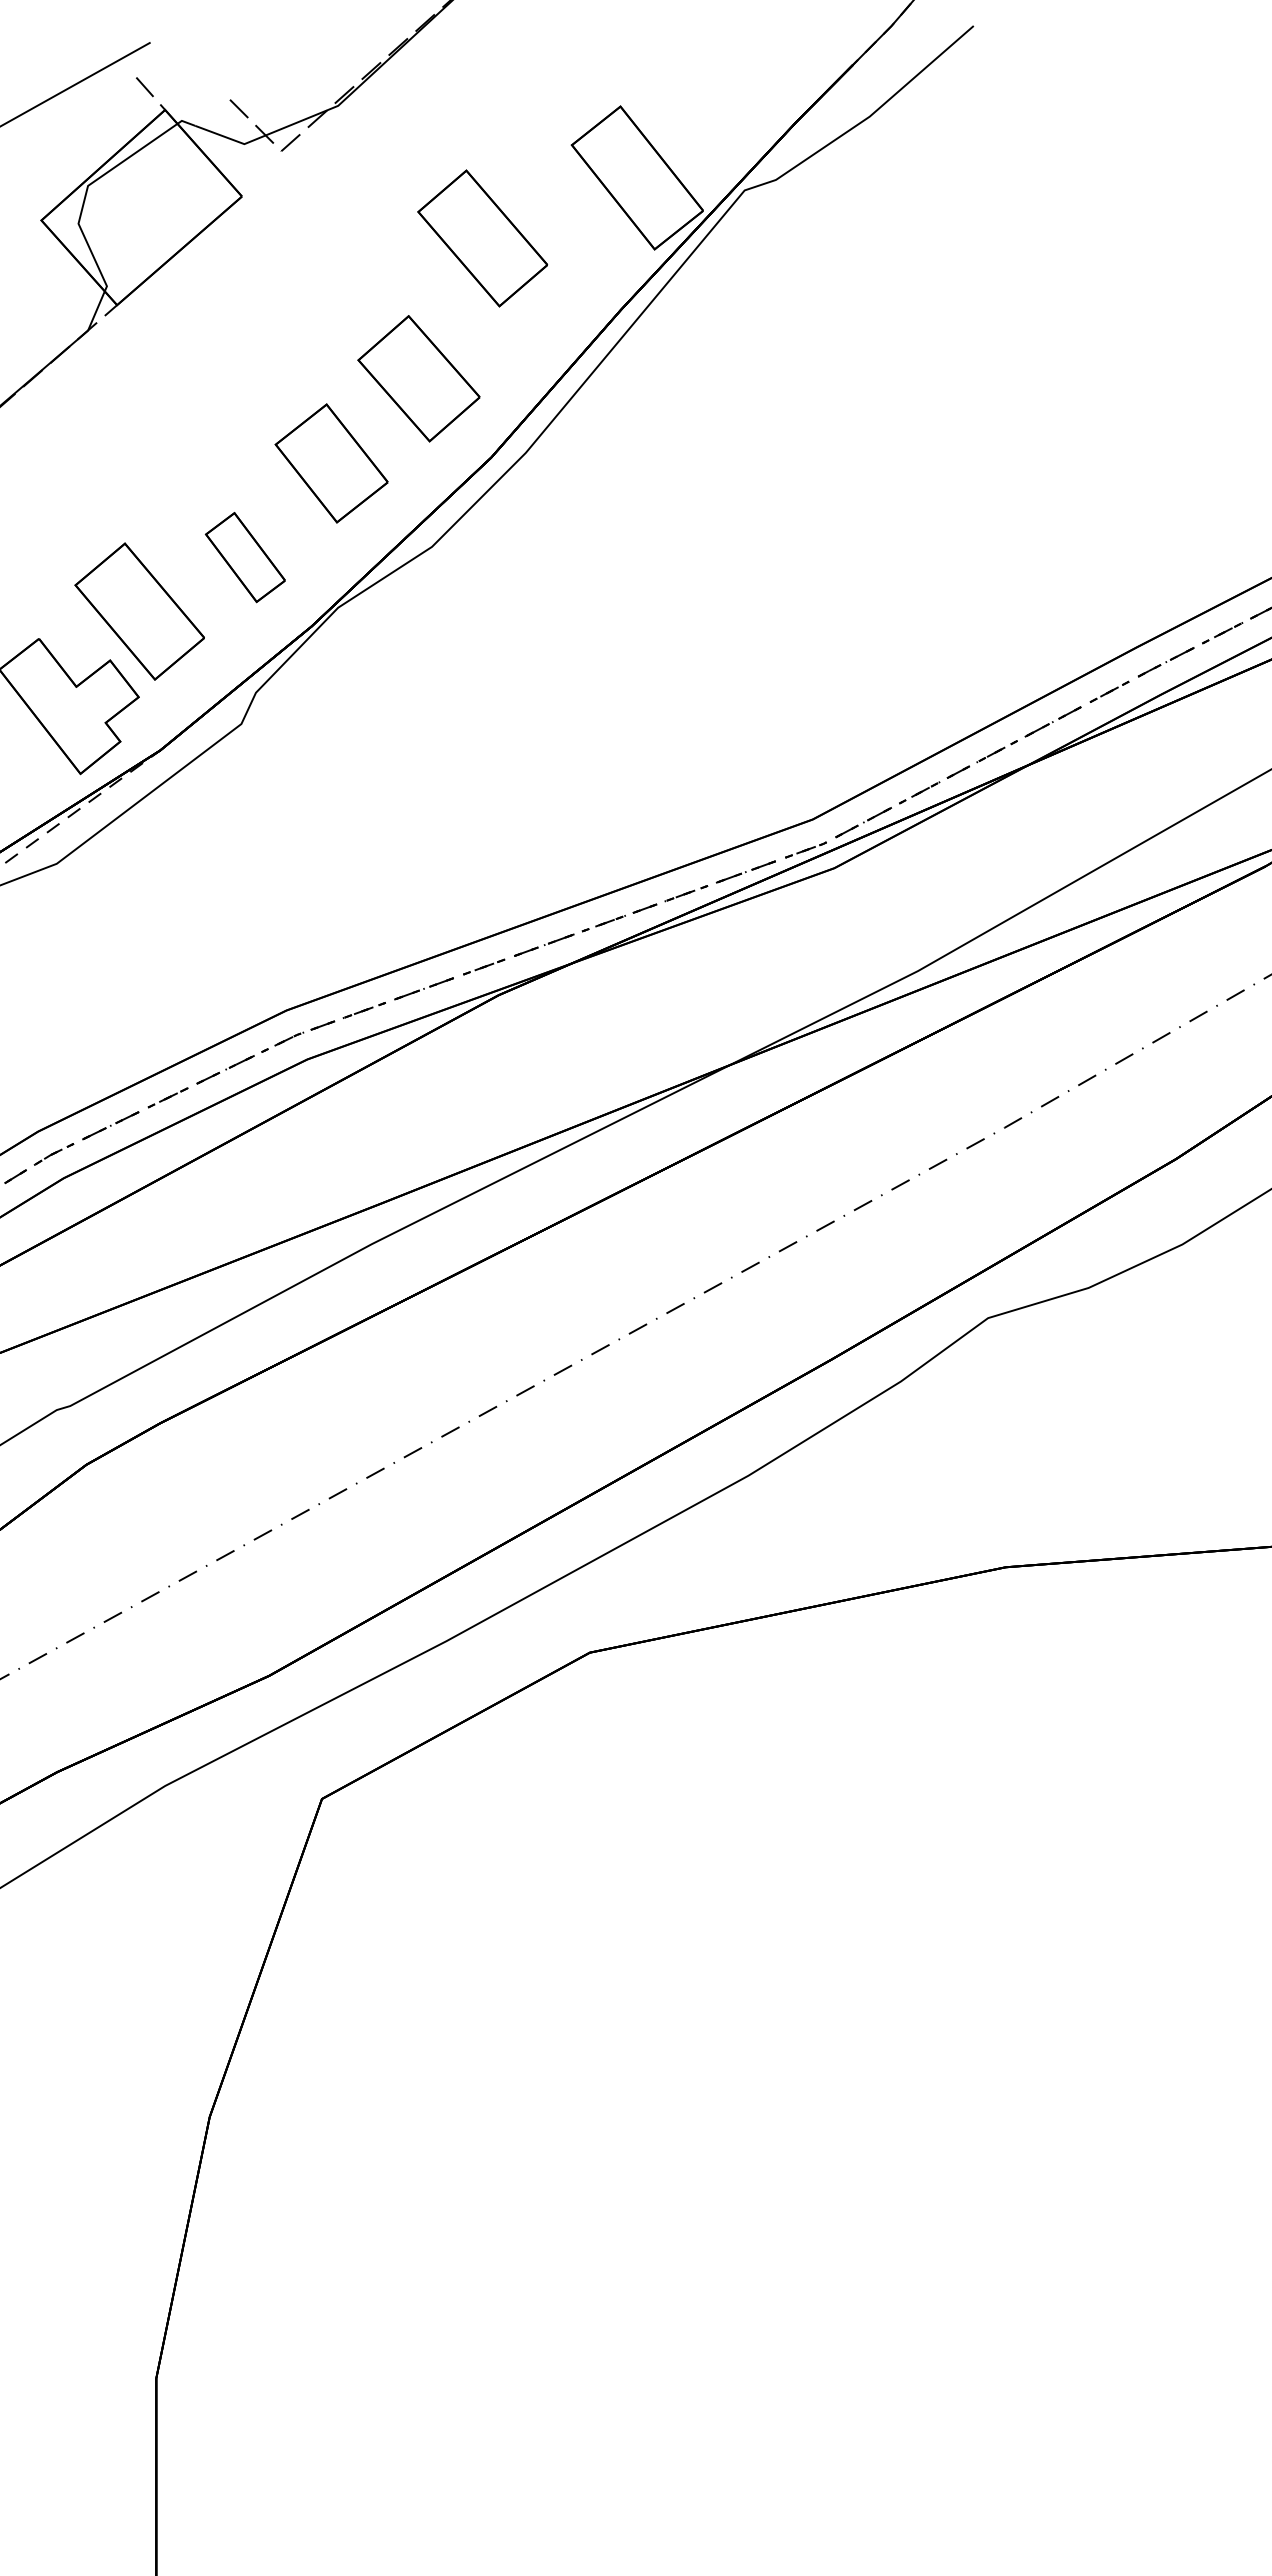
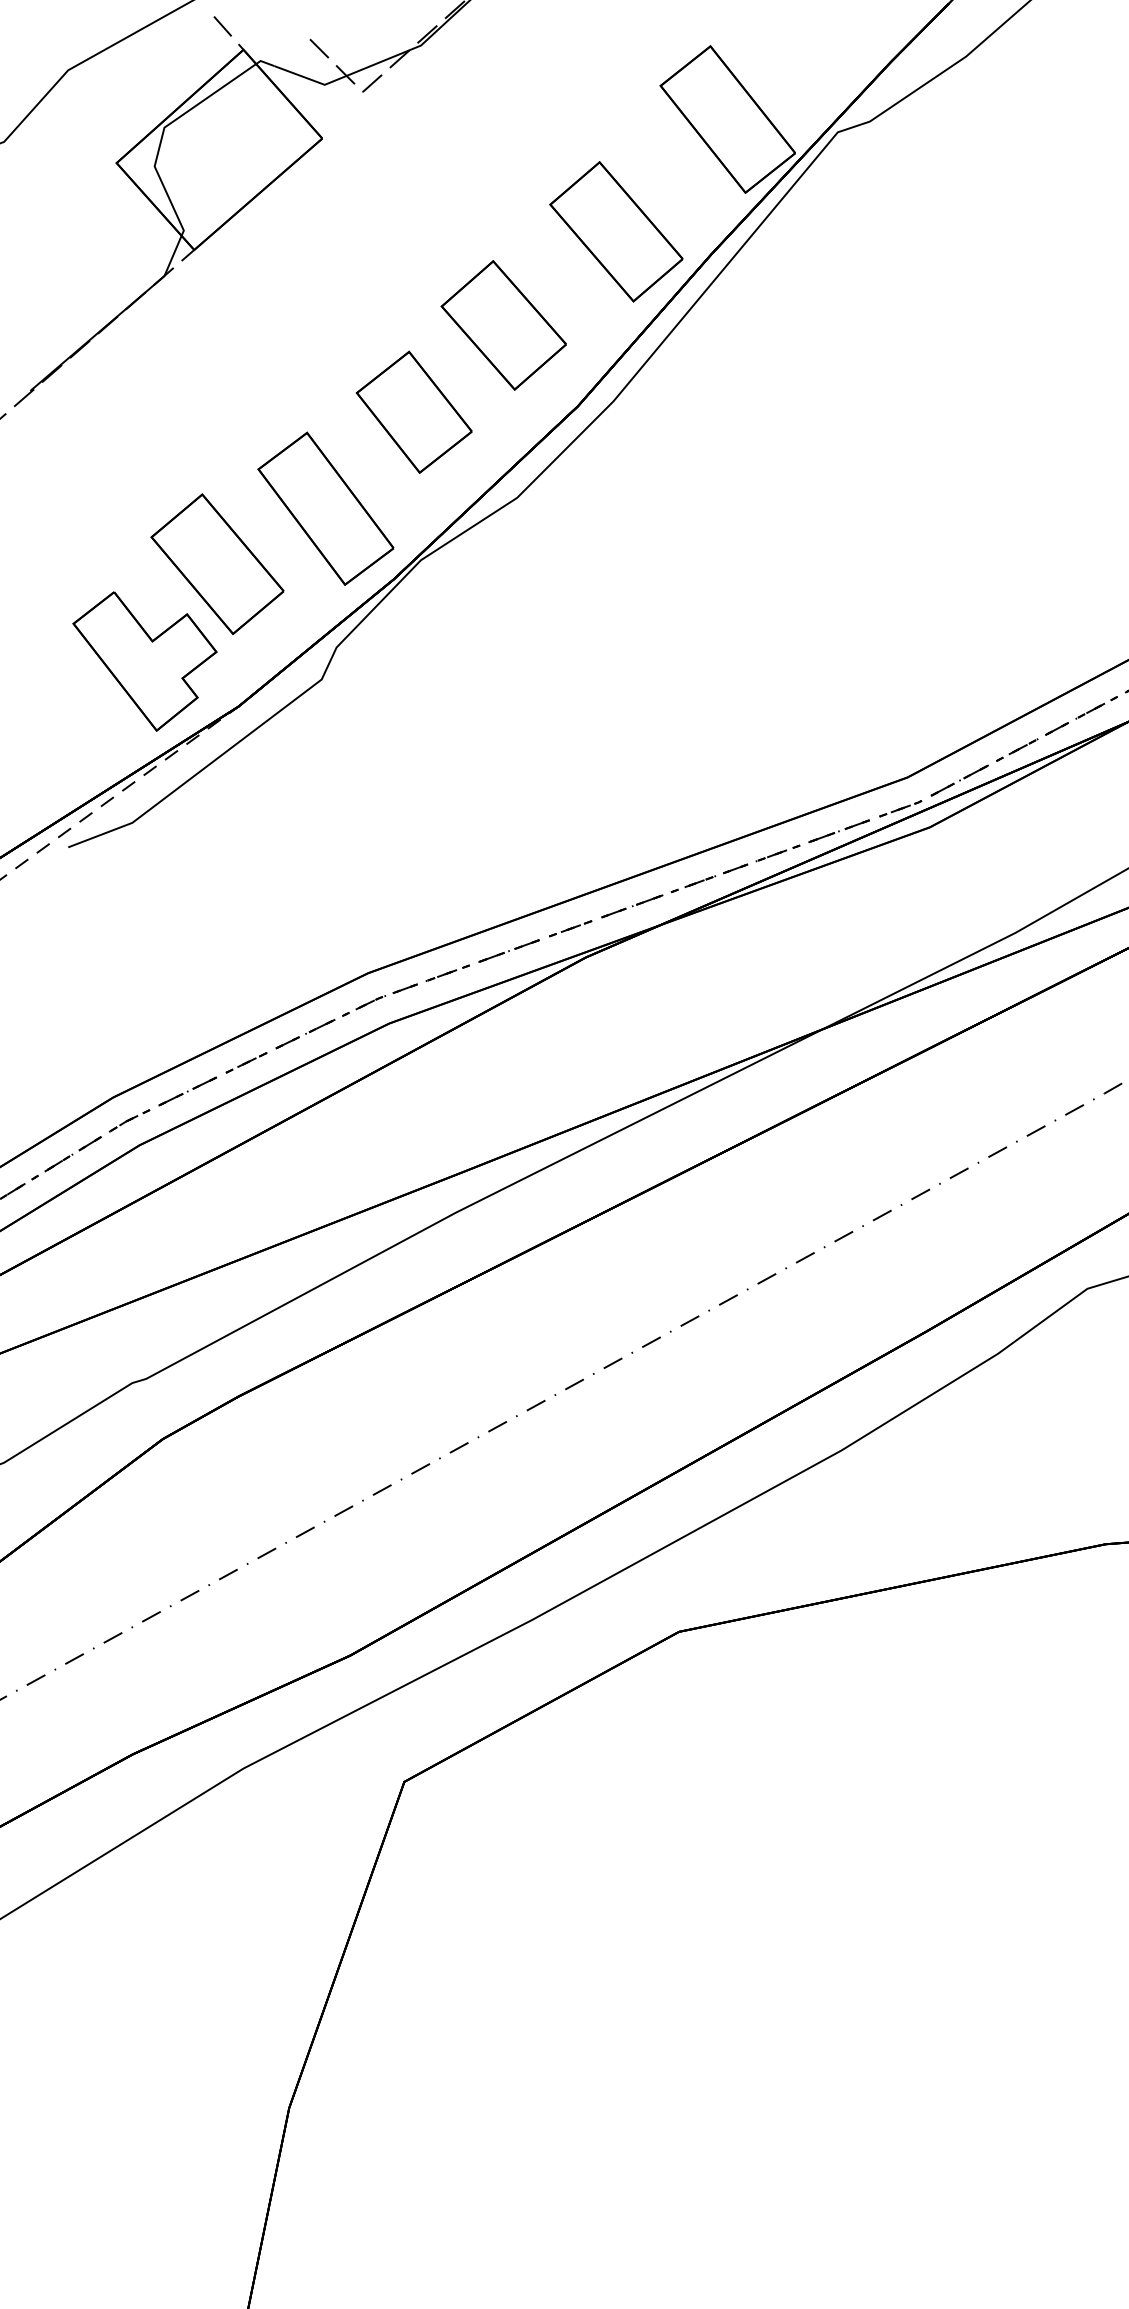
part: (482, 238) -> (616, 231), moved
part: (245, 557) -> (325, 508), size x1.67

